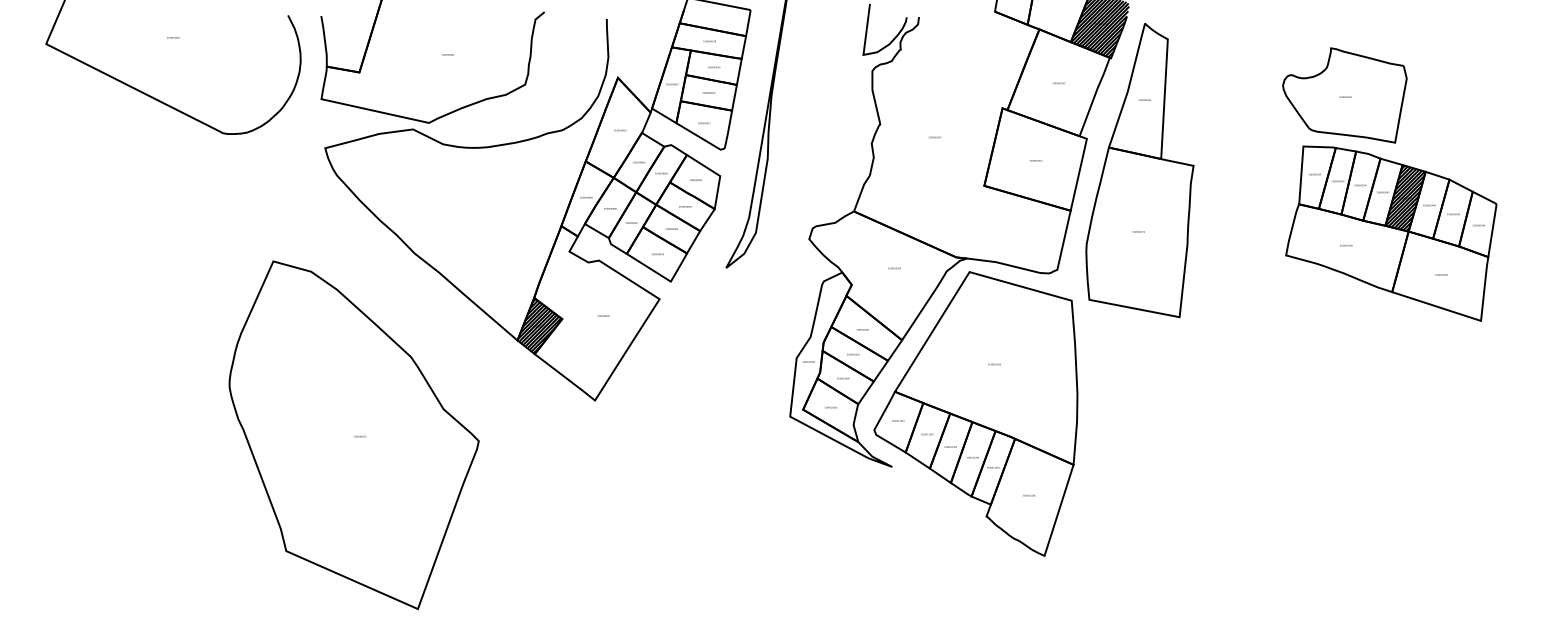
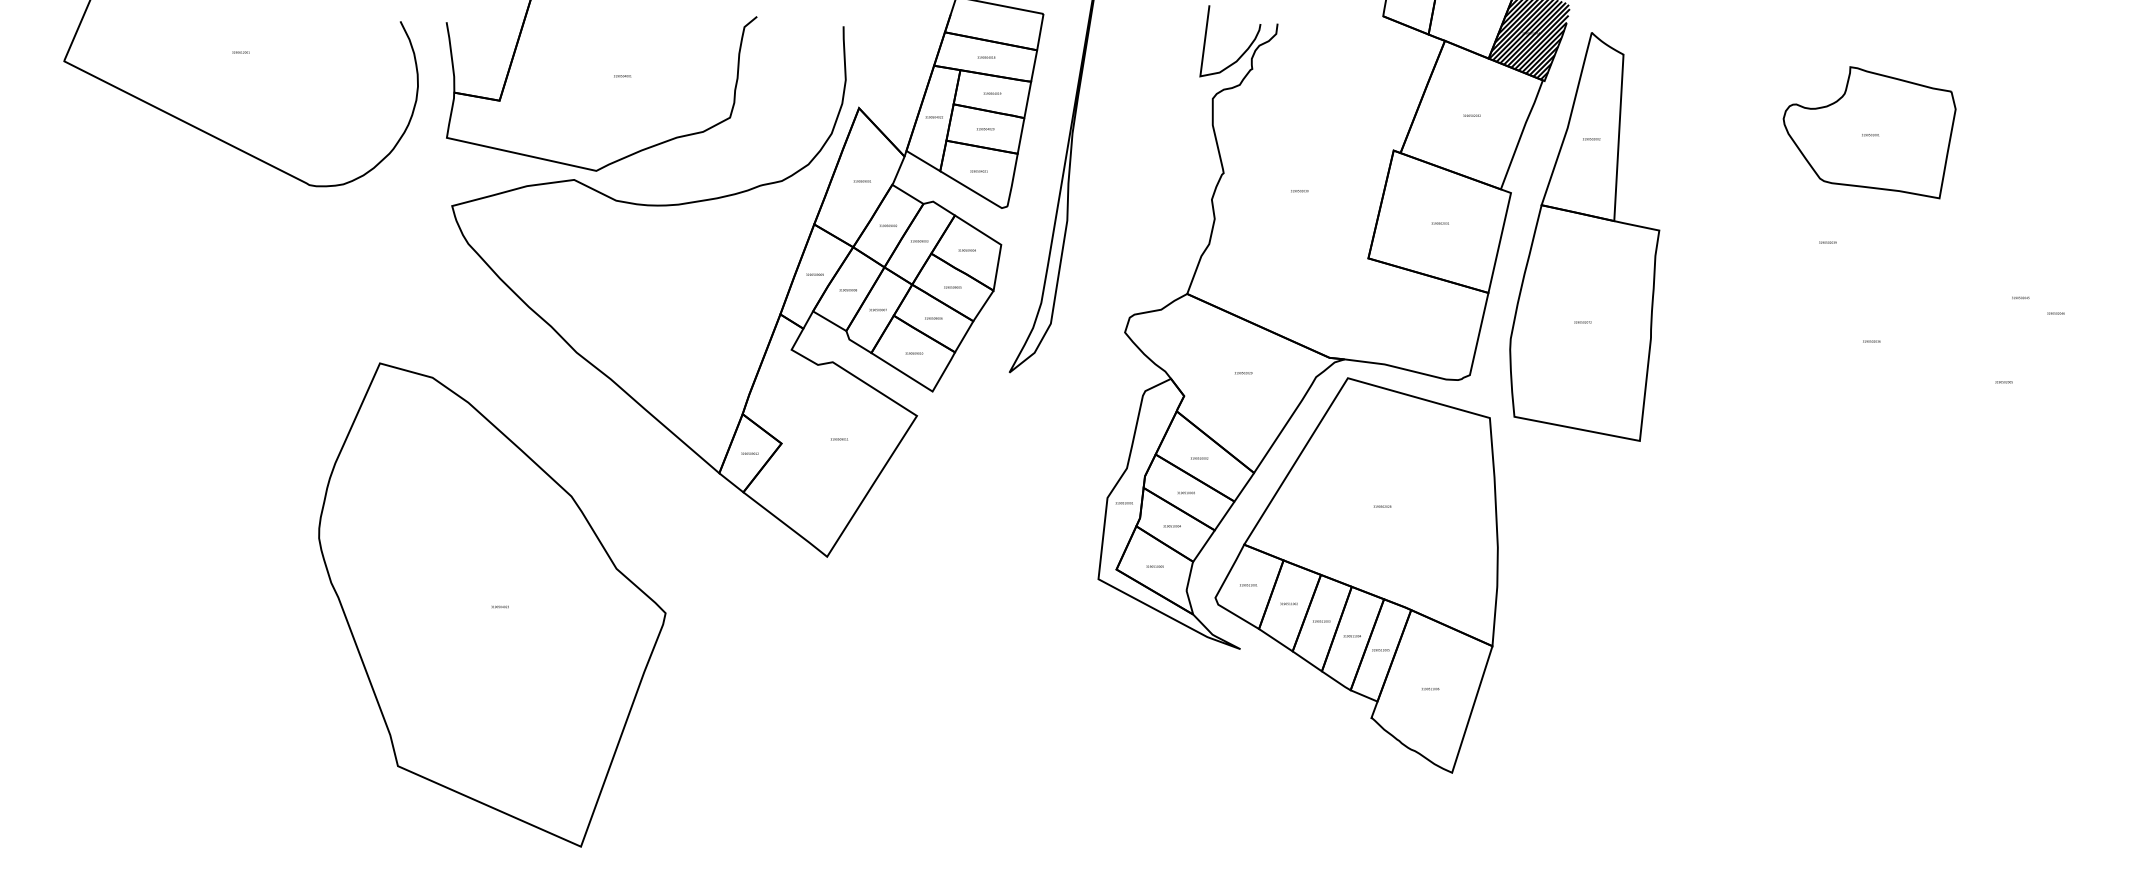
part: (1391, 233) -> (1934, 324), removed
hatch: (539, 326) -> (749, 453), removed

